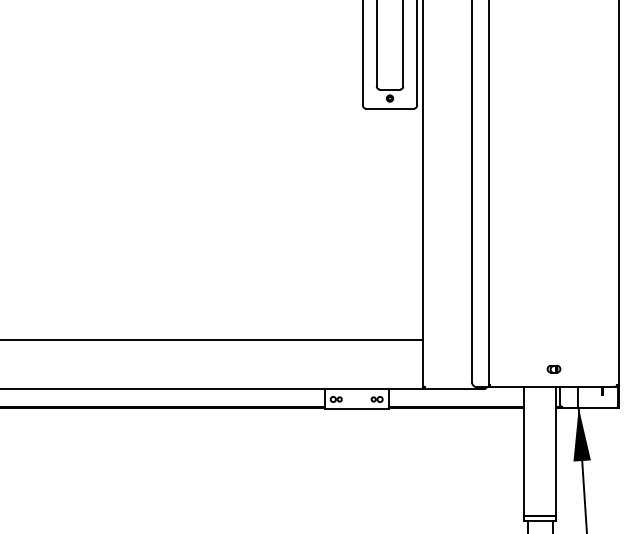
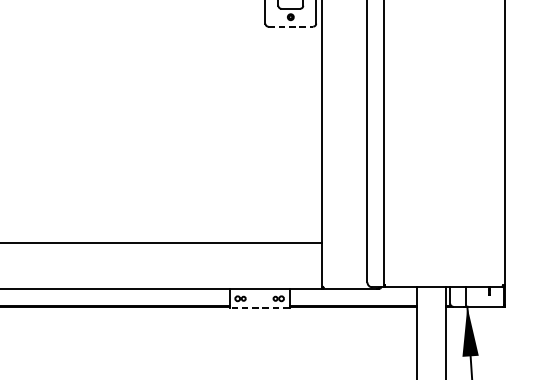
line: (390, 108) -> (291, 26), solid -> dashed
part: (553, 368) -> (443, 269), removed
line: (356, 409) -> (259, 308), solid -> dashed

